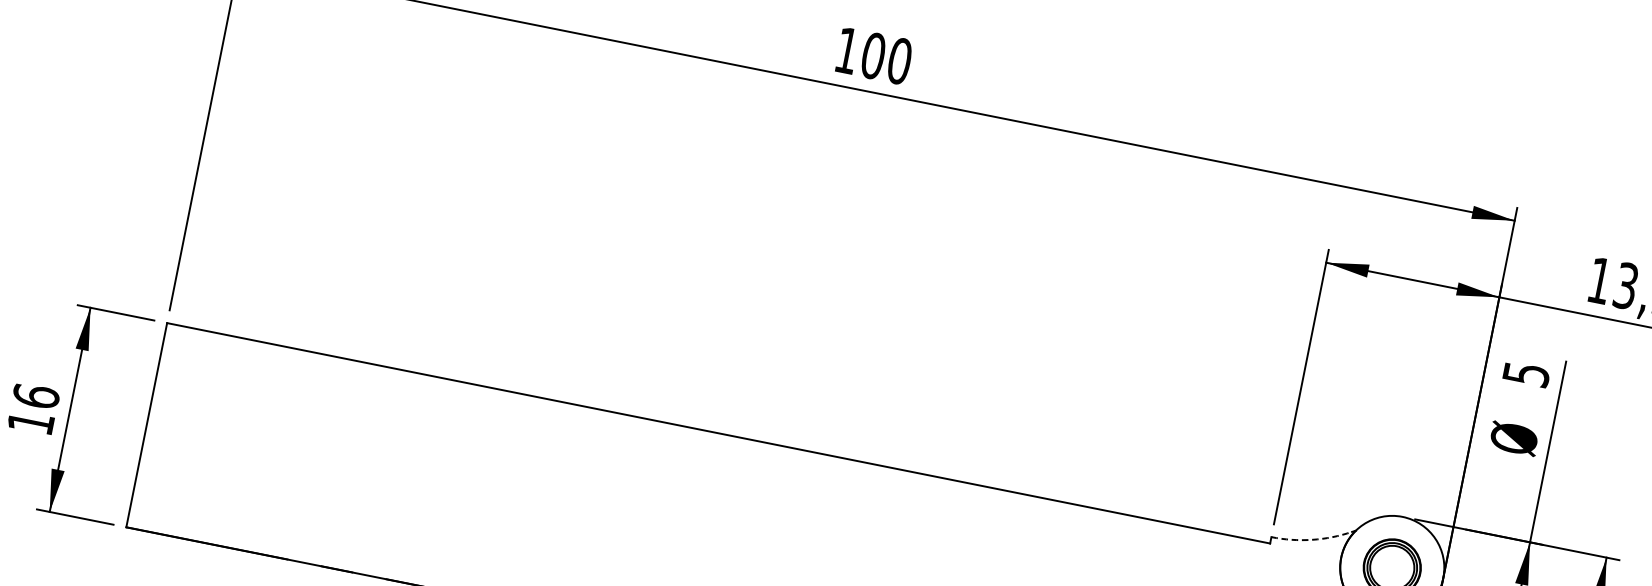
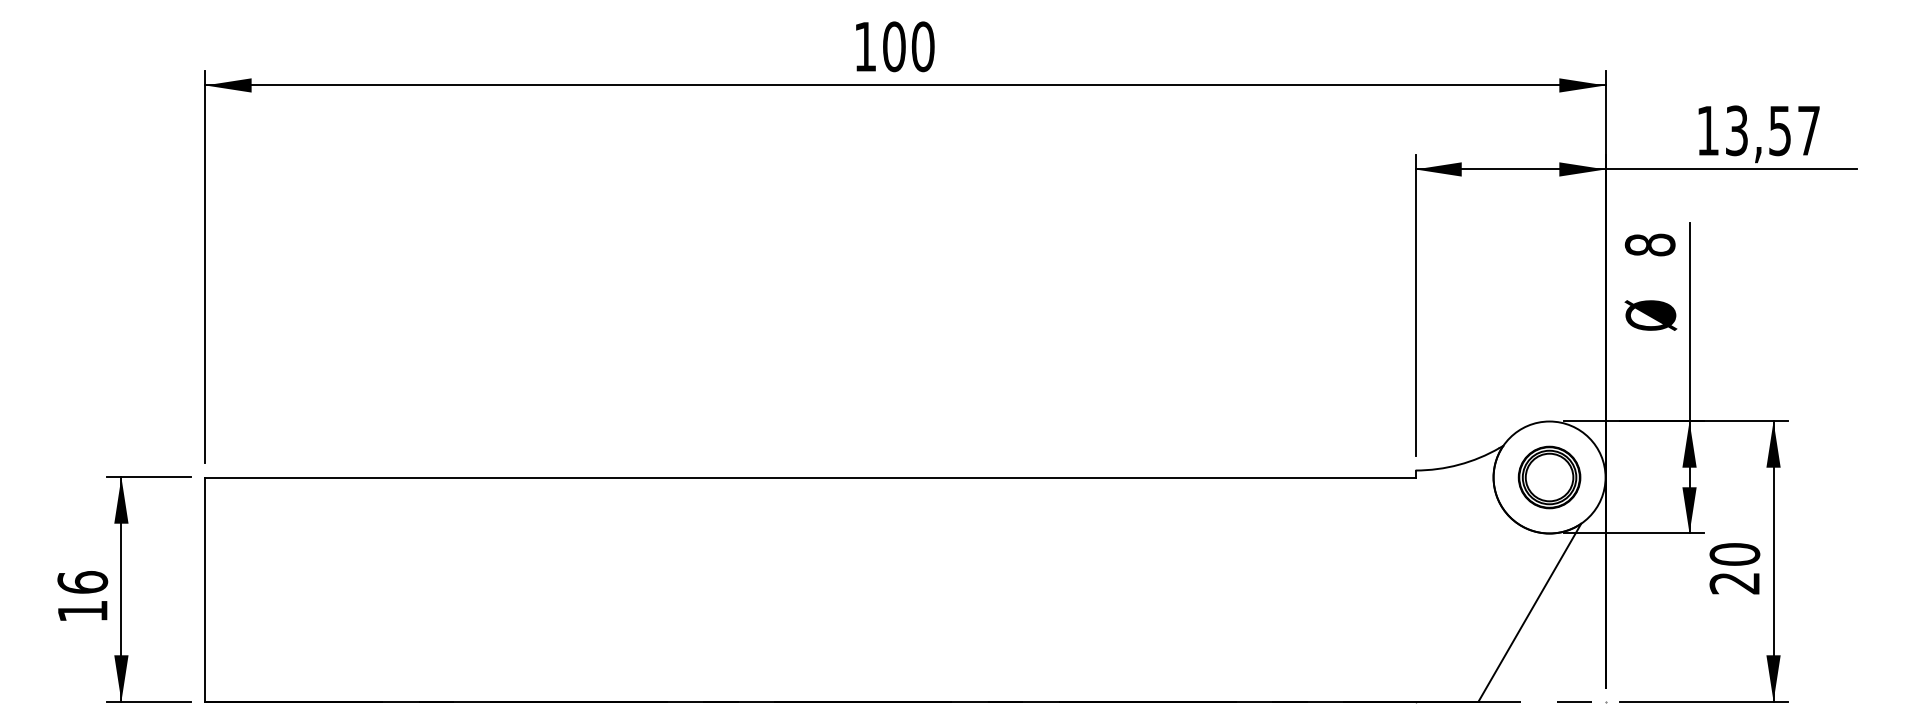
text: (1525, 373) -> (1649, 244), 5 -> 8
arc: (1312, 539) -> (1459, 464), dashed -> solid

